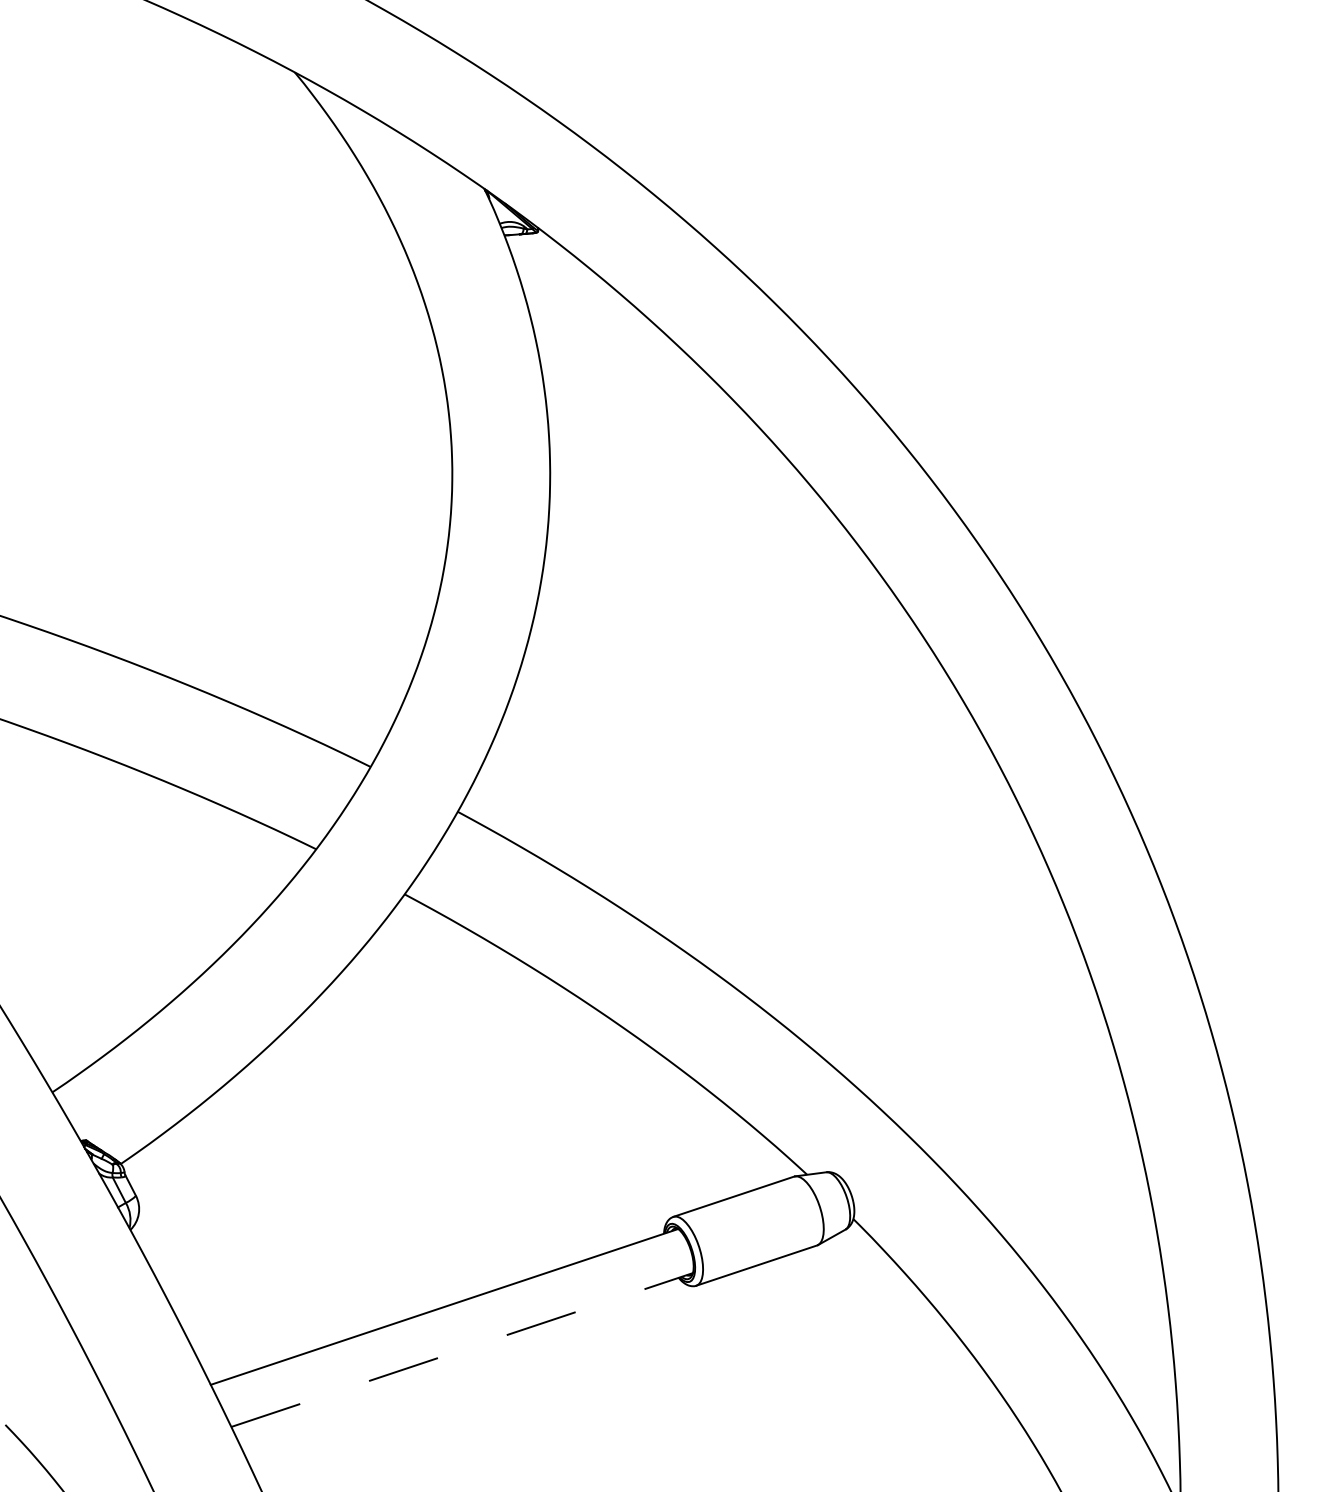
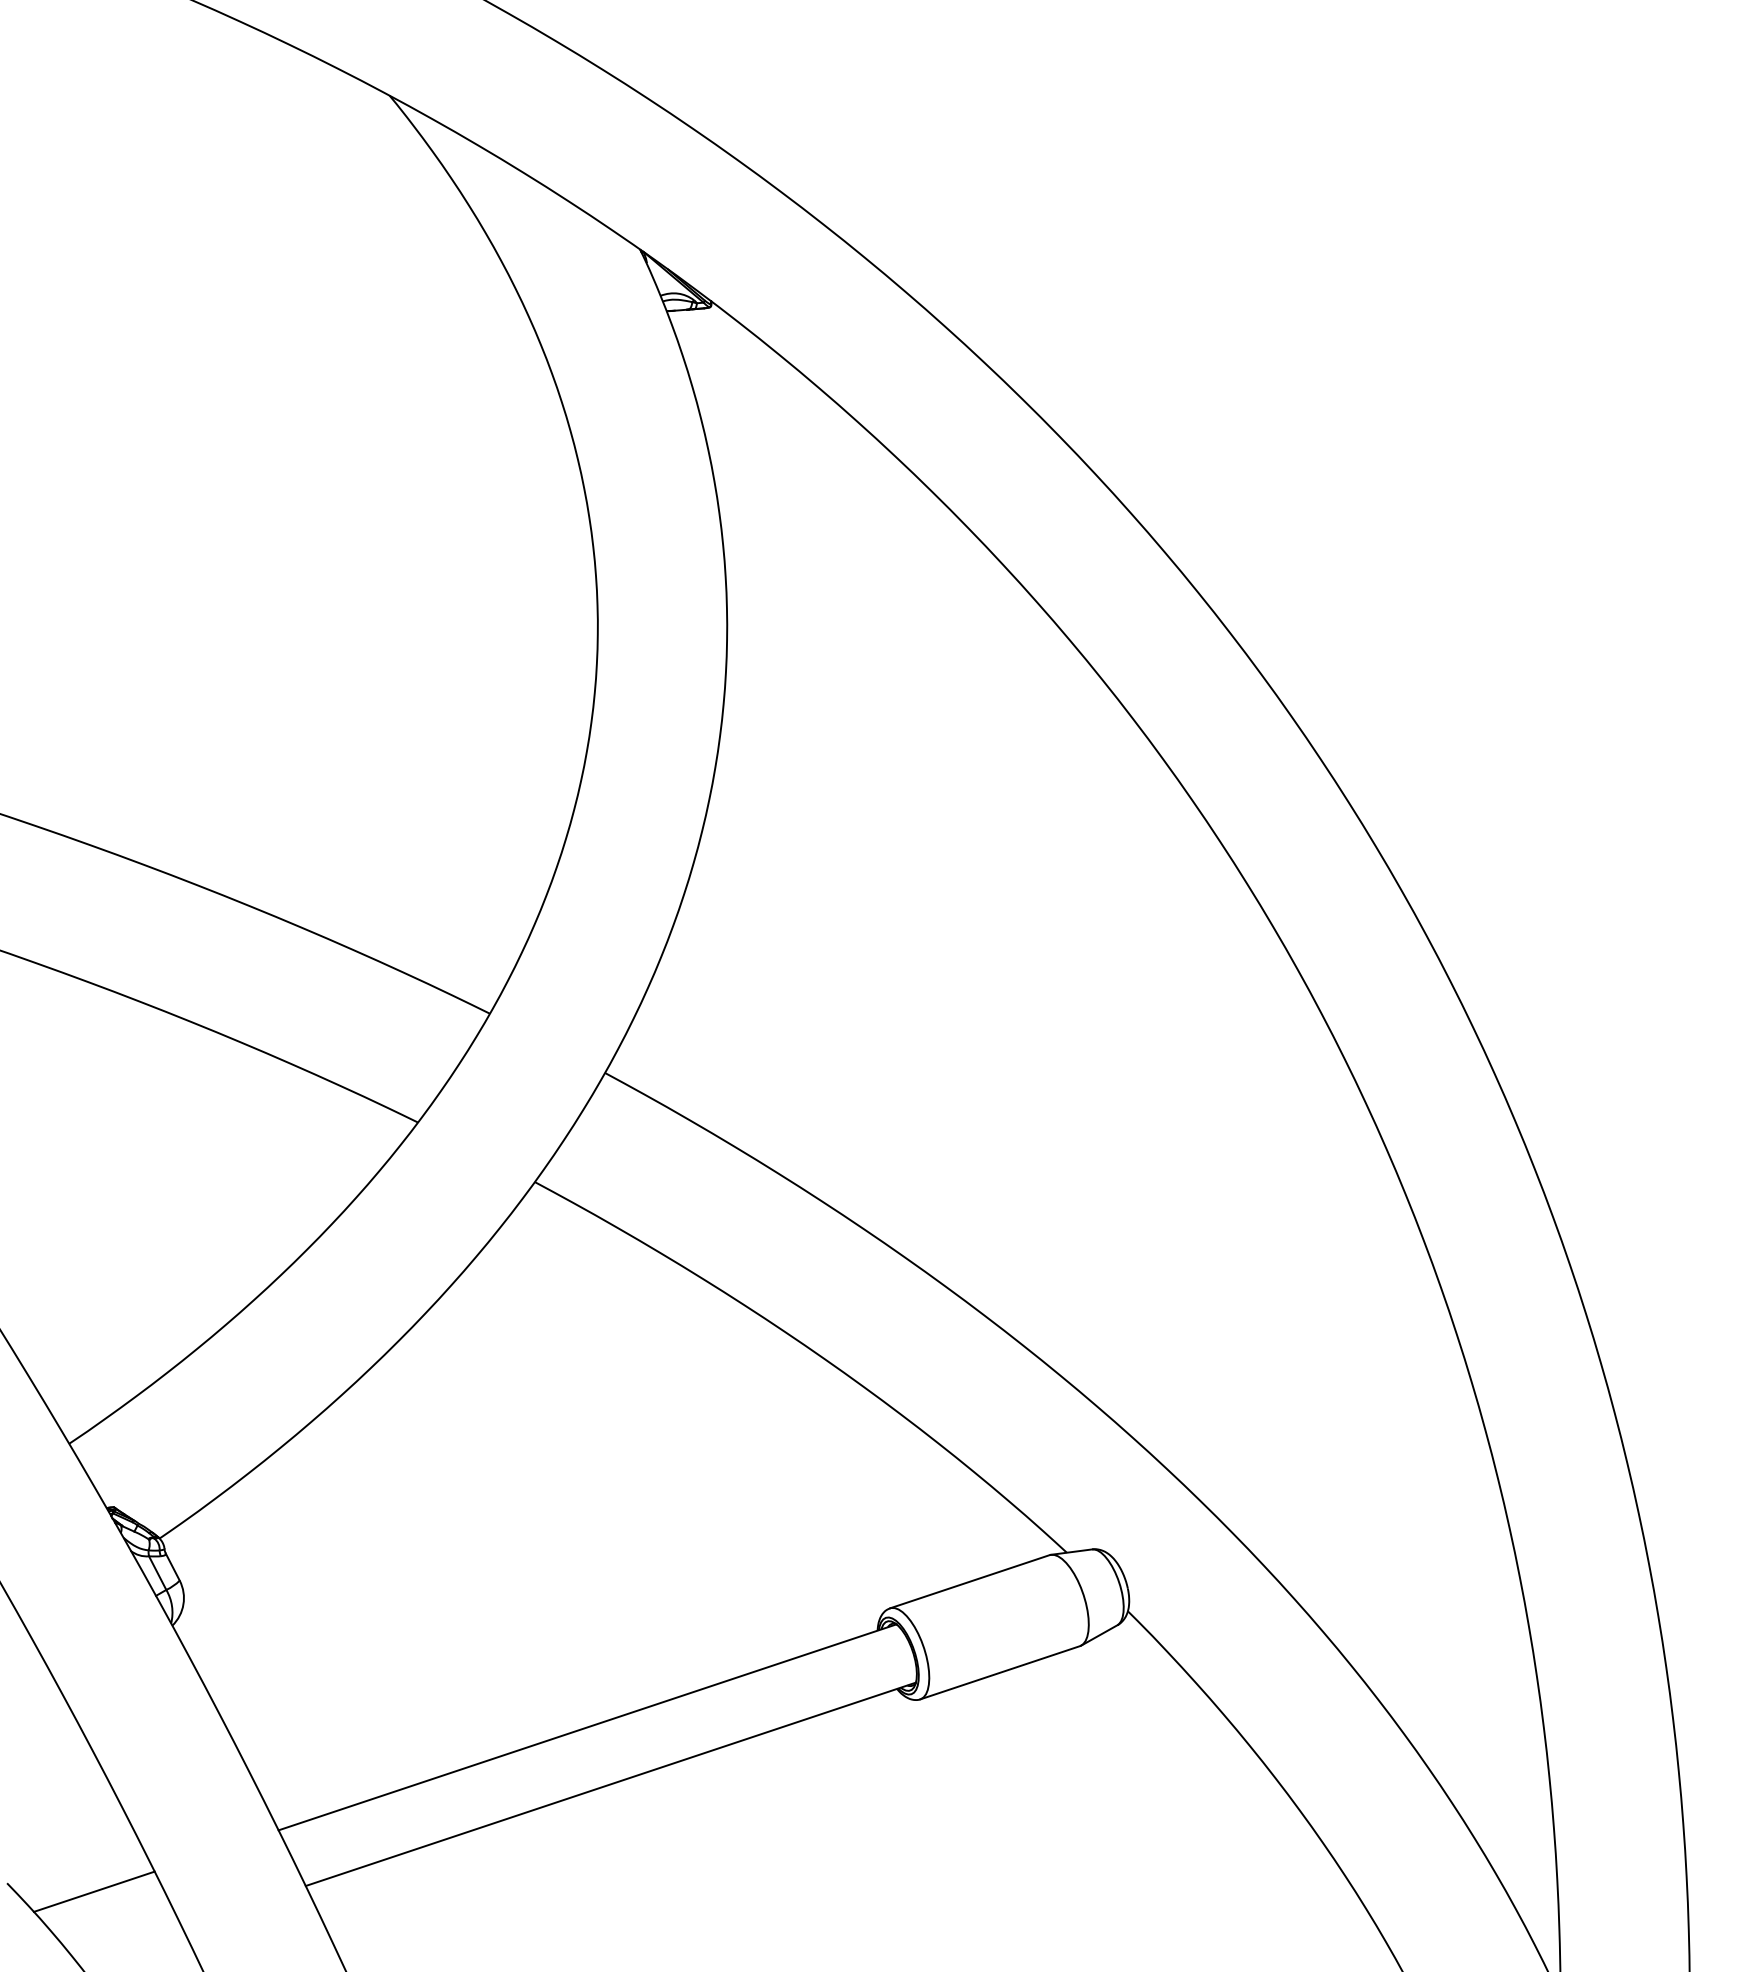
line: (462, 1349) -> (611, 1783), dashed -> solid
line: (71, 1431) -> (94, 1892), added

